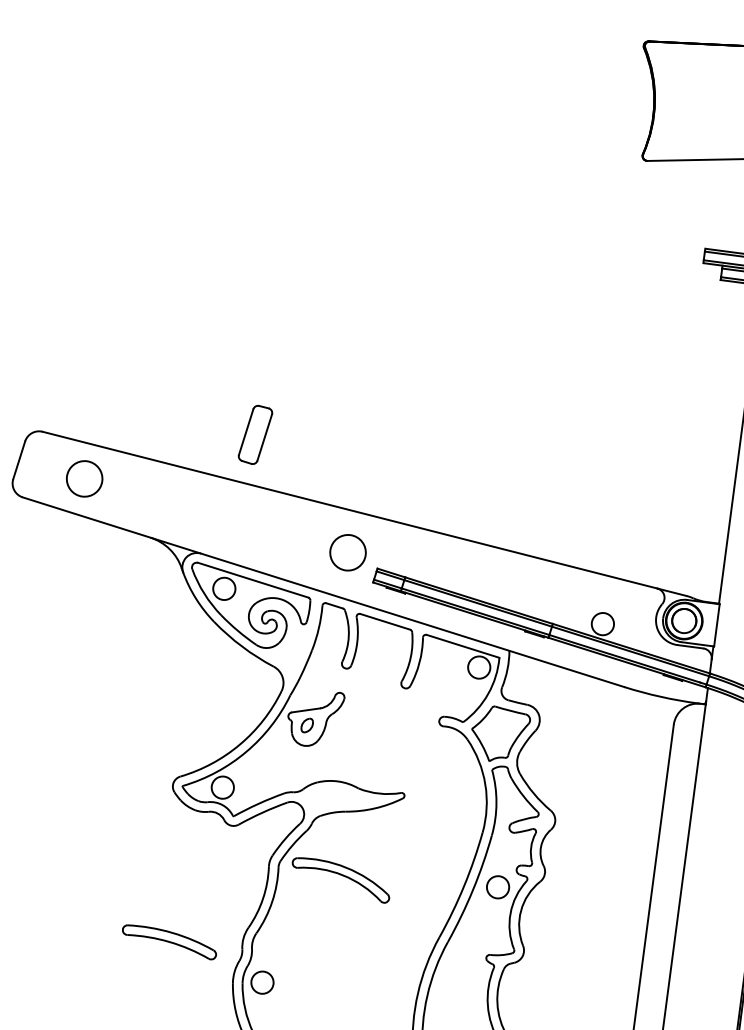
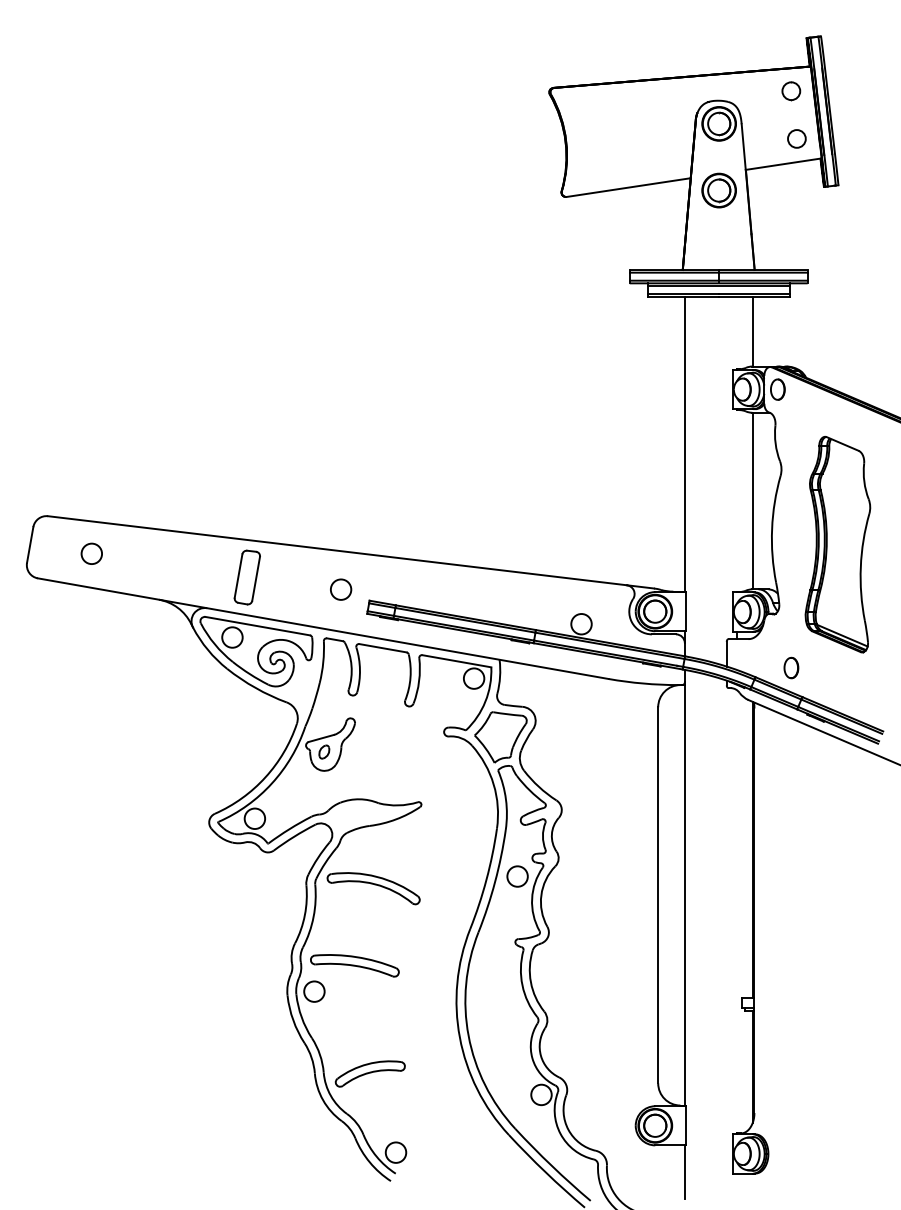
part: (254, 434) -> (246, 577), moved
circle: (84, 478) -> (91, 553), size x0.62
circle: (348, 552) -> (341, 589), size x0.62
part: (169, 941) -> (354, 965), moved

